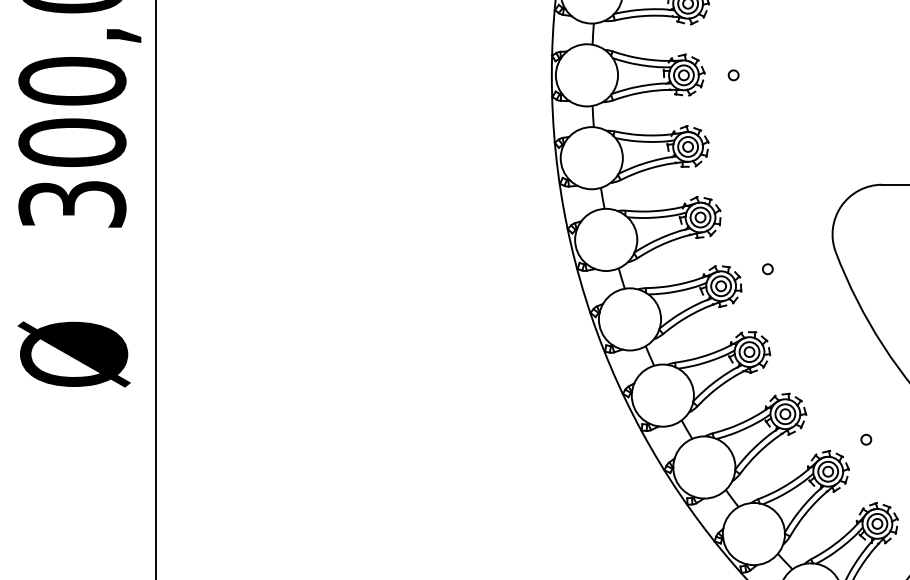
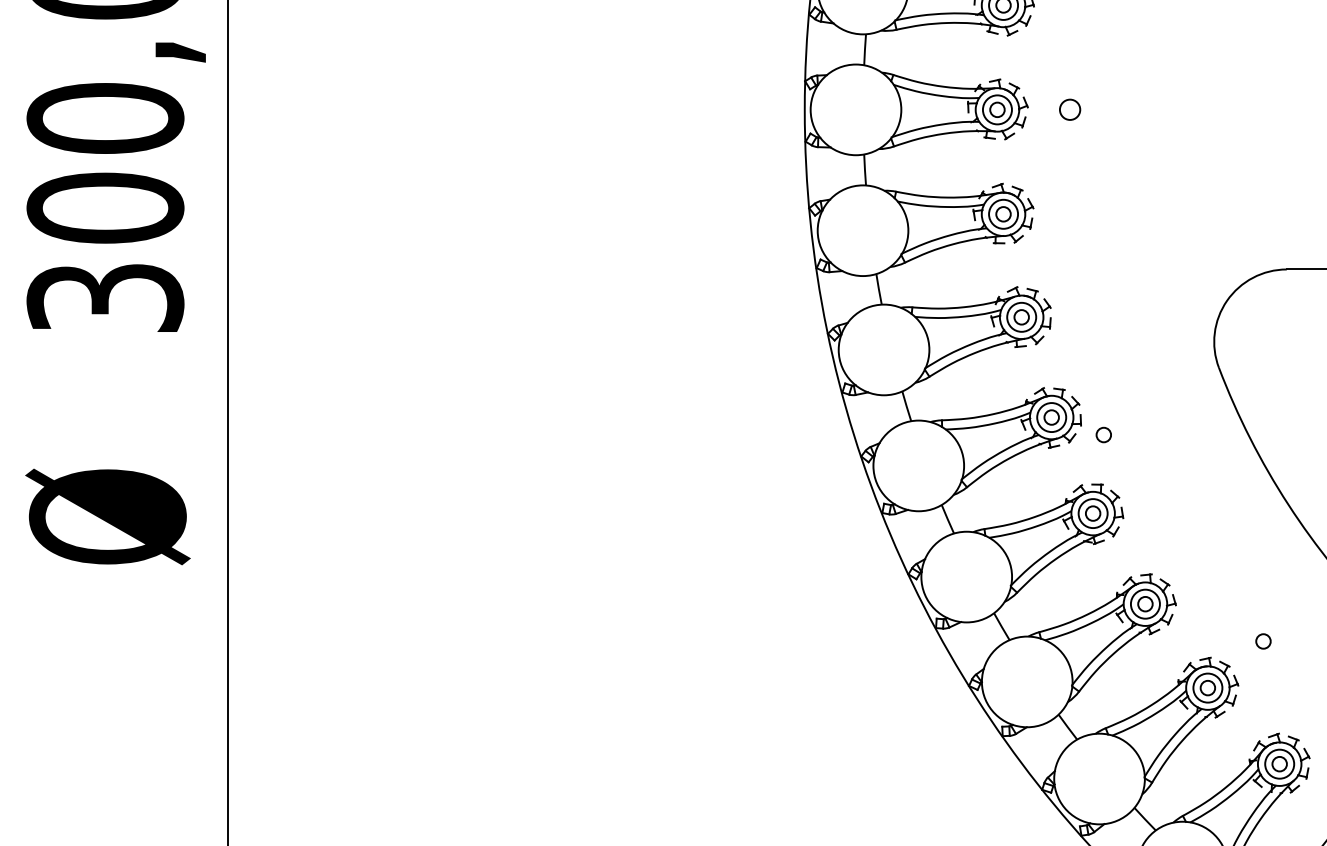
circle: (733, 75) -> (1069, 110), size x1.4
circle: (767, 269) -> (1103, 435), moved

